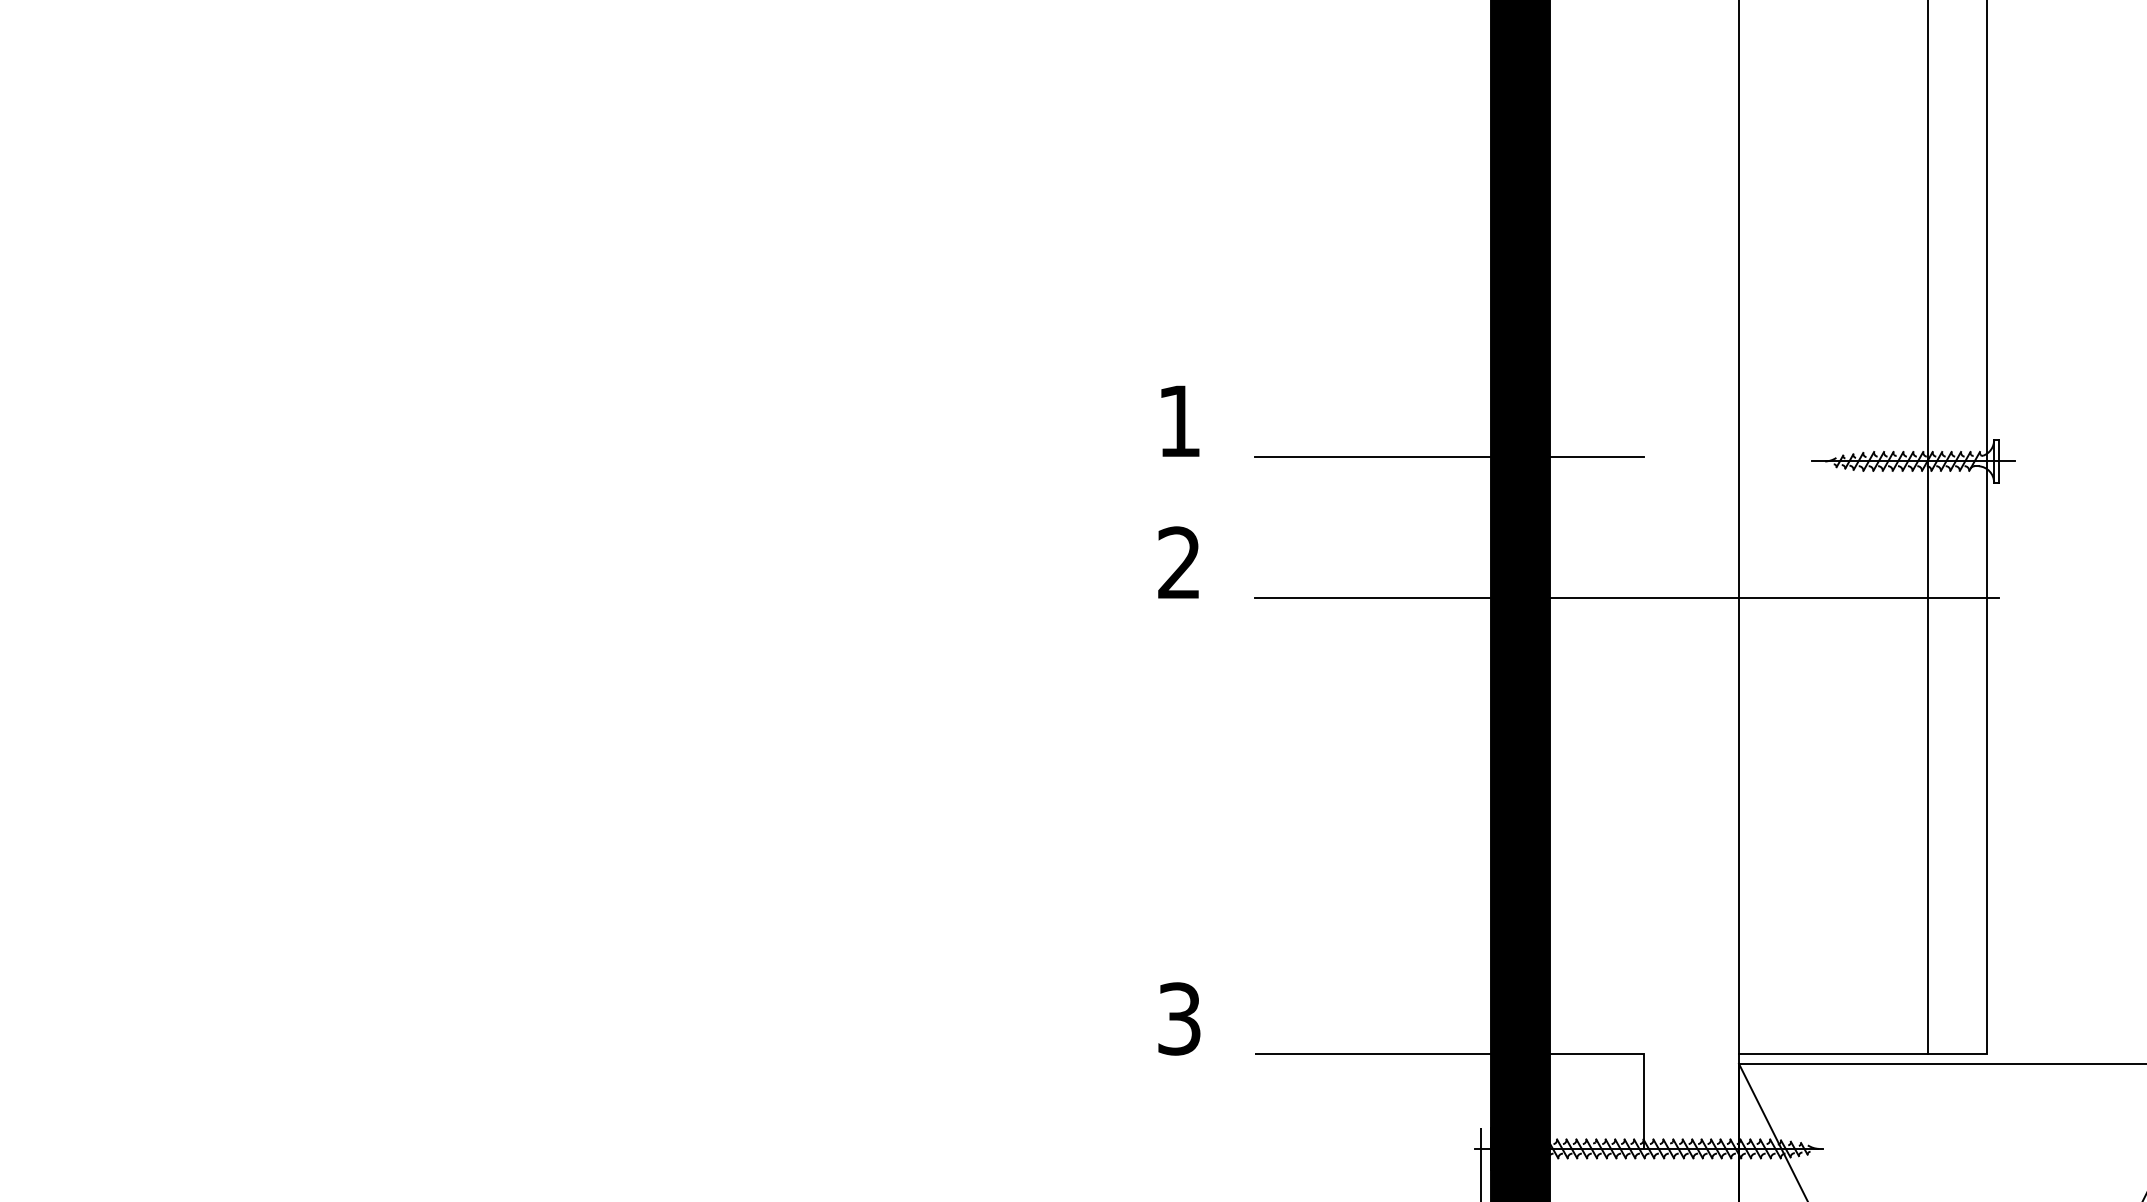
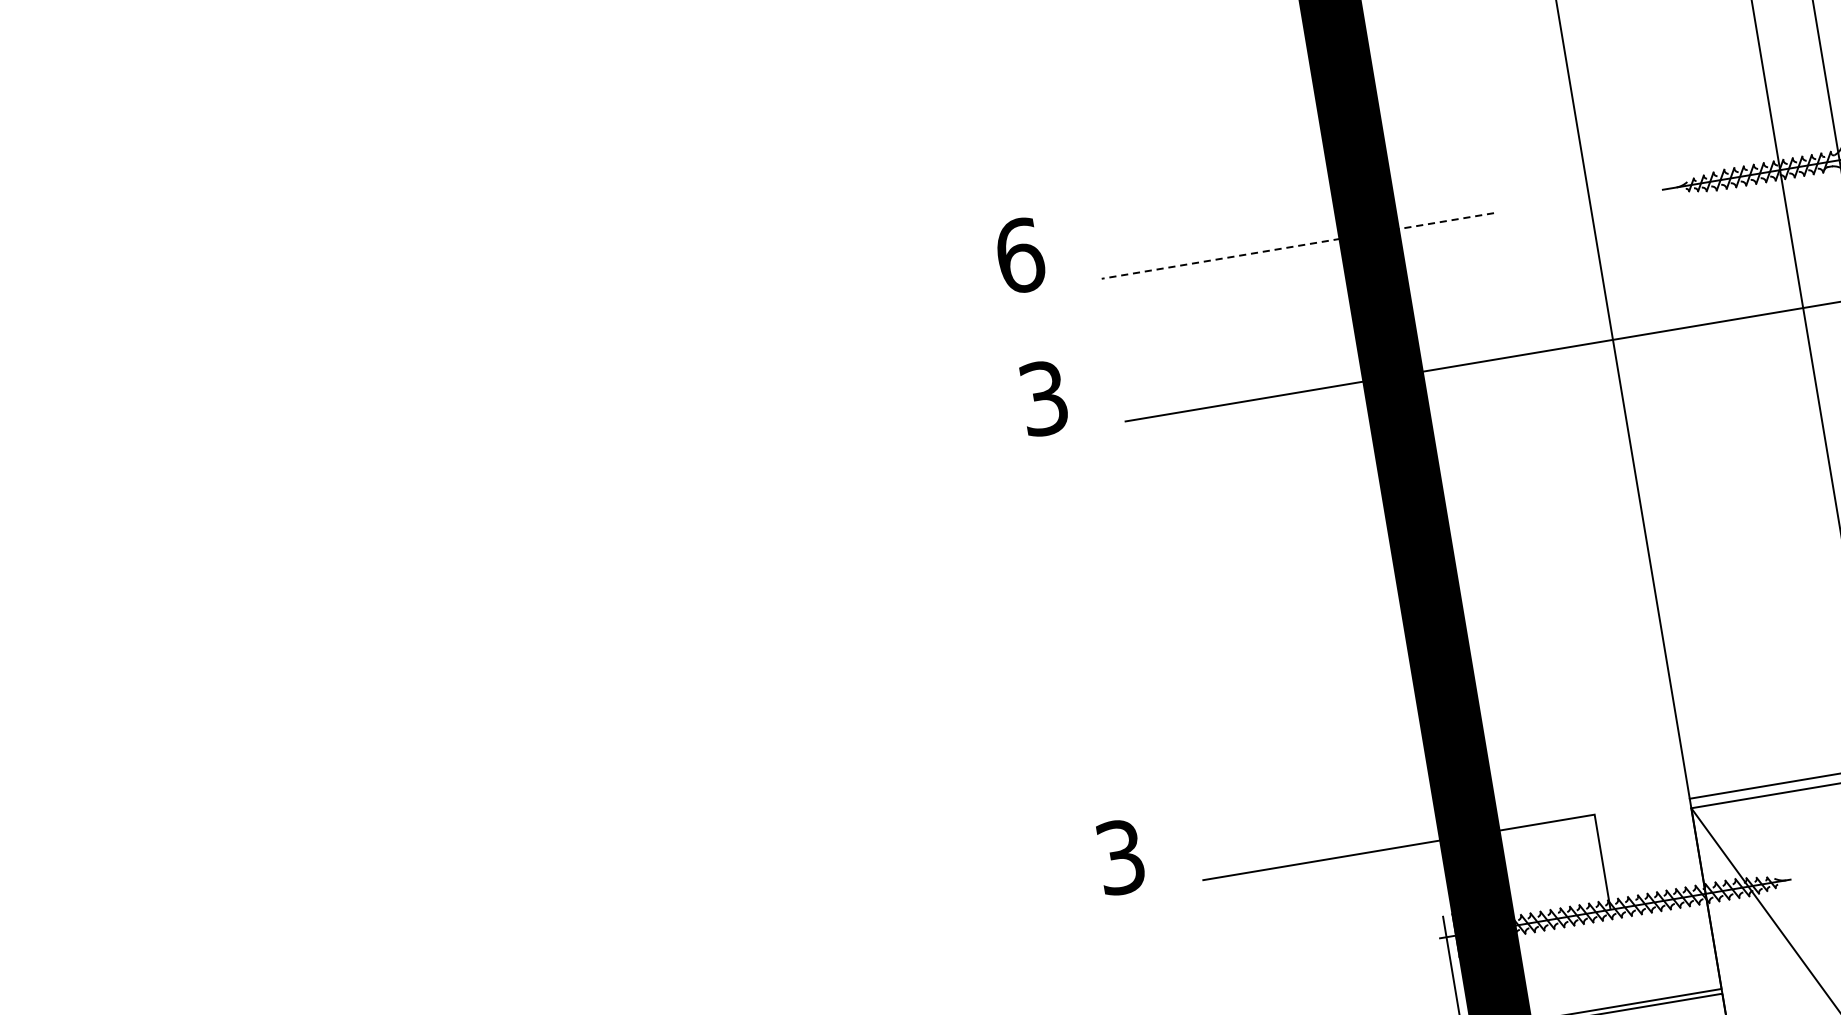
text: (1179, 420) -> (1019, 255), 1 -> 6
line: (1449, 456) -> (1297, 245), solid -> dashed
text: (1179, 562) -> (1043, 397), 2 -> 3

